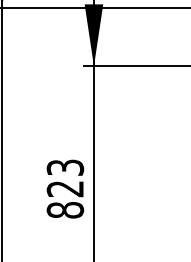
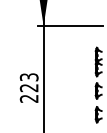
text: (65, 209) -> (29, 98), 823 -> 223

